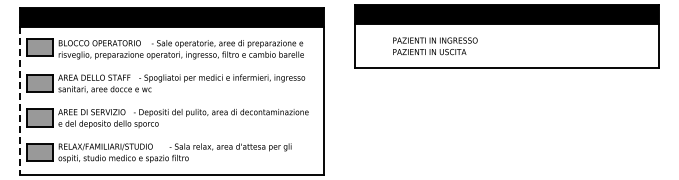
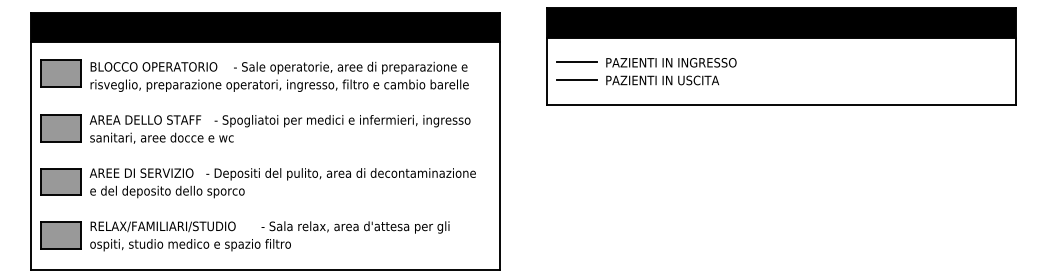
line: (374, 40) -> (577, 62), added
line: (374, 51) -> (577, 79), added
line: (20, 100) -> (31, 155), dashed -> solid

